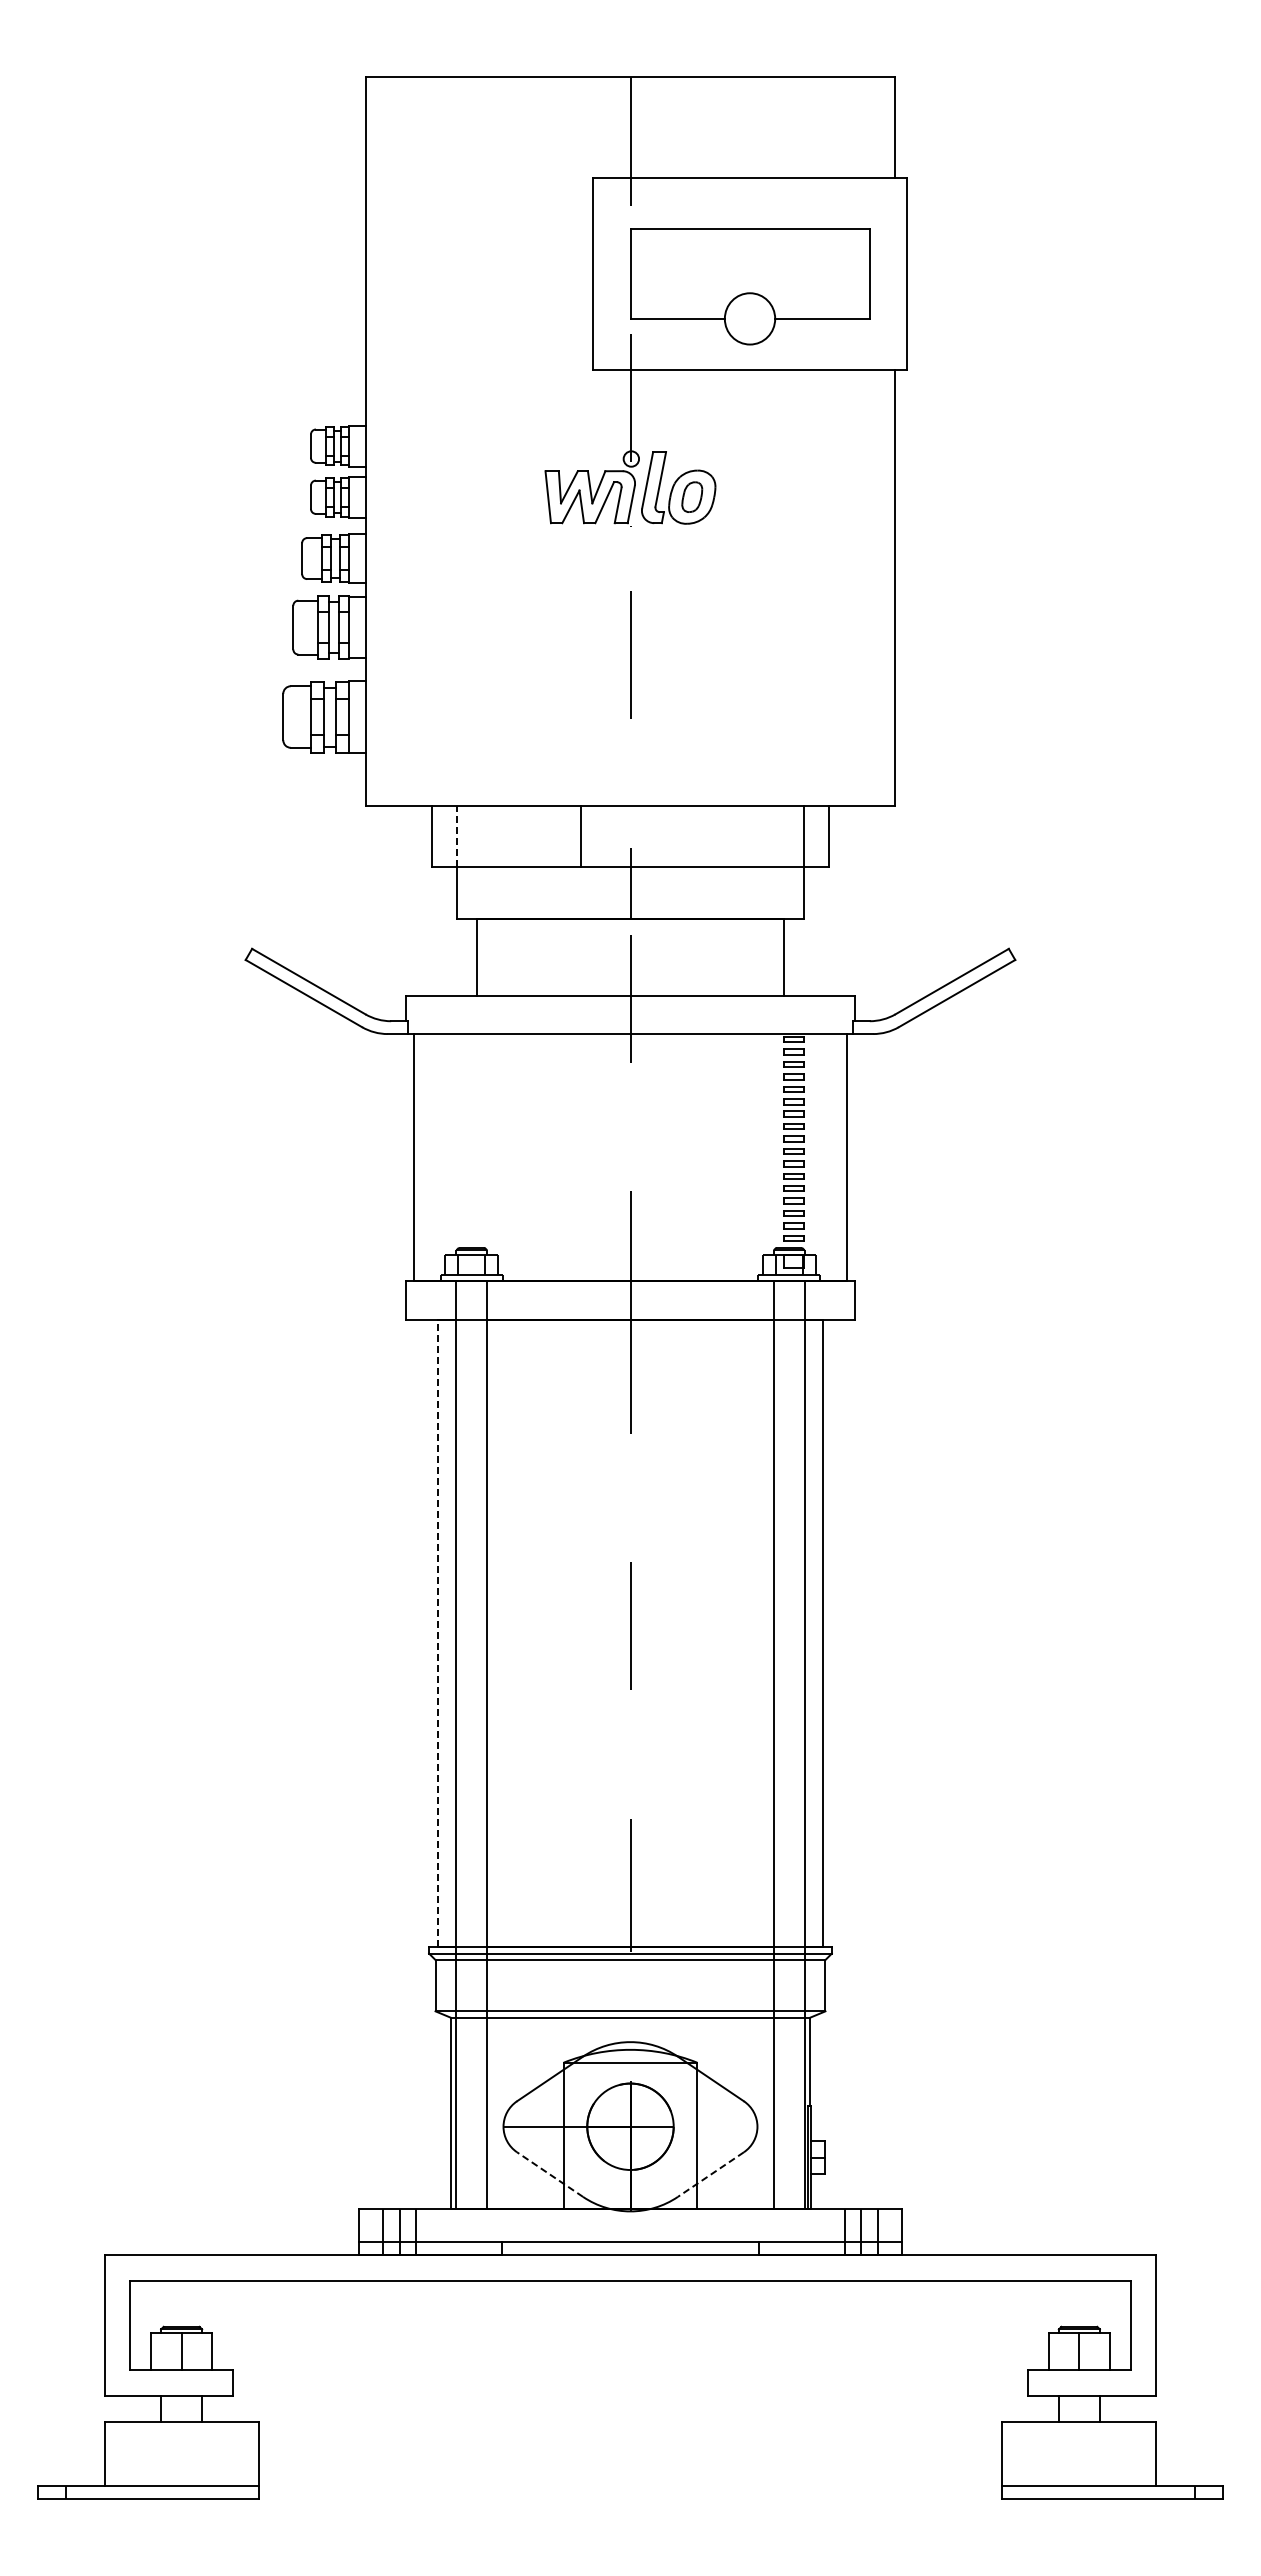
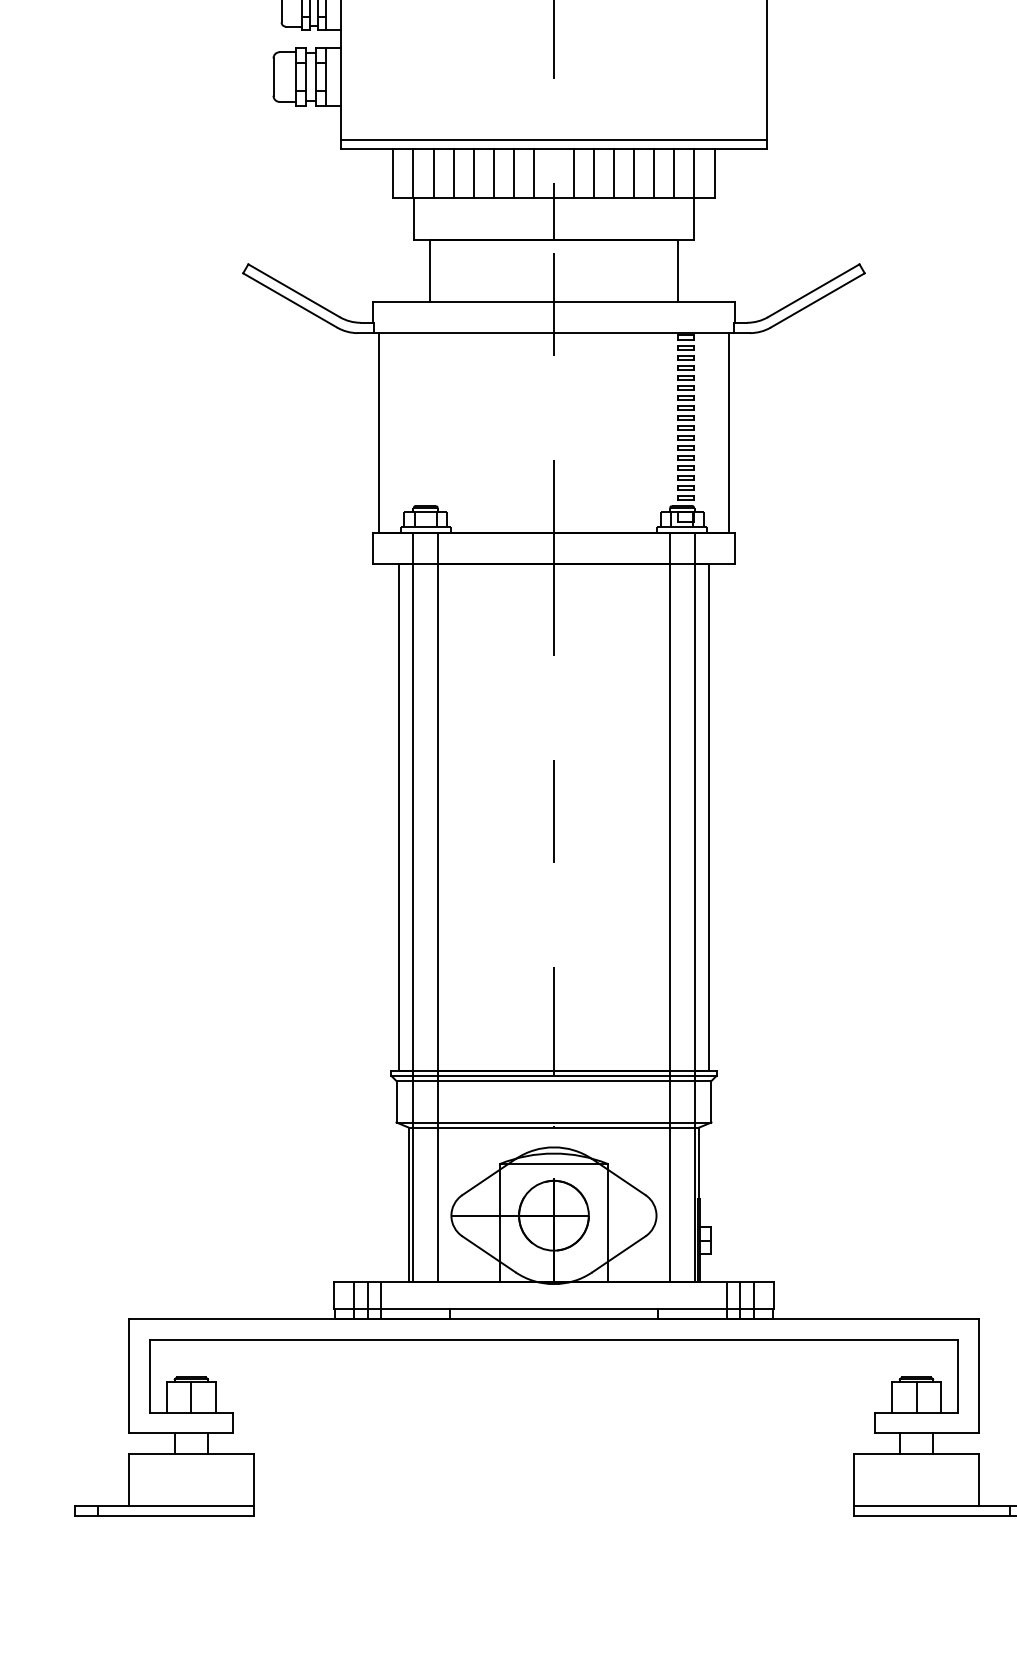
line: (630, 795) -> (553, 140), added
line: (456, 836) -> (413, 173), dashed -> solid
line: (481, 836) -> (433, 173), added
line: (506, 836) -> (453, 173), added
line: (531, 836) -> (474, 173), added
line: (555, 836) -> (493, 173), added
line: (605, 836) -> (533, 173), added
line: (655, 836) -> (574, 173), added
line: (680, 836) -> (594, 173), added
line: (705, 836) -> (614, 173), added
line: (729, 836) -> (633, 173), added
line: (754, 836) -> (654, 173), added
line: (779, 836) -> (674, 173), added
line: (438, 1633) -> (398, 817), dashed -> solid
line: (550, 2174) -> (489, 1254), dashed -> solid
line: (710, 2174) -> (618, 1254), dashed -> solid

